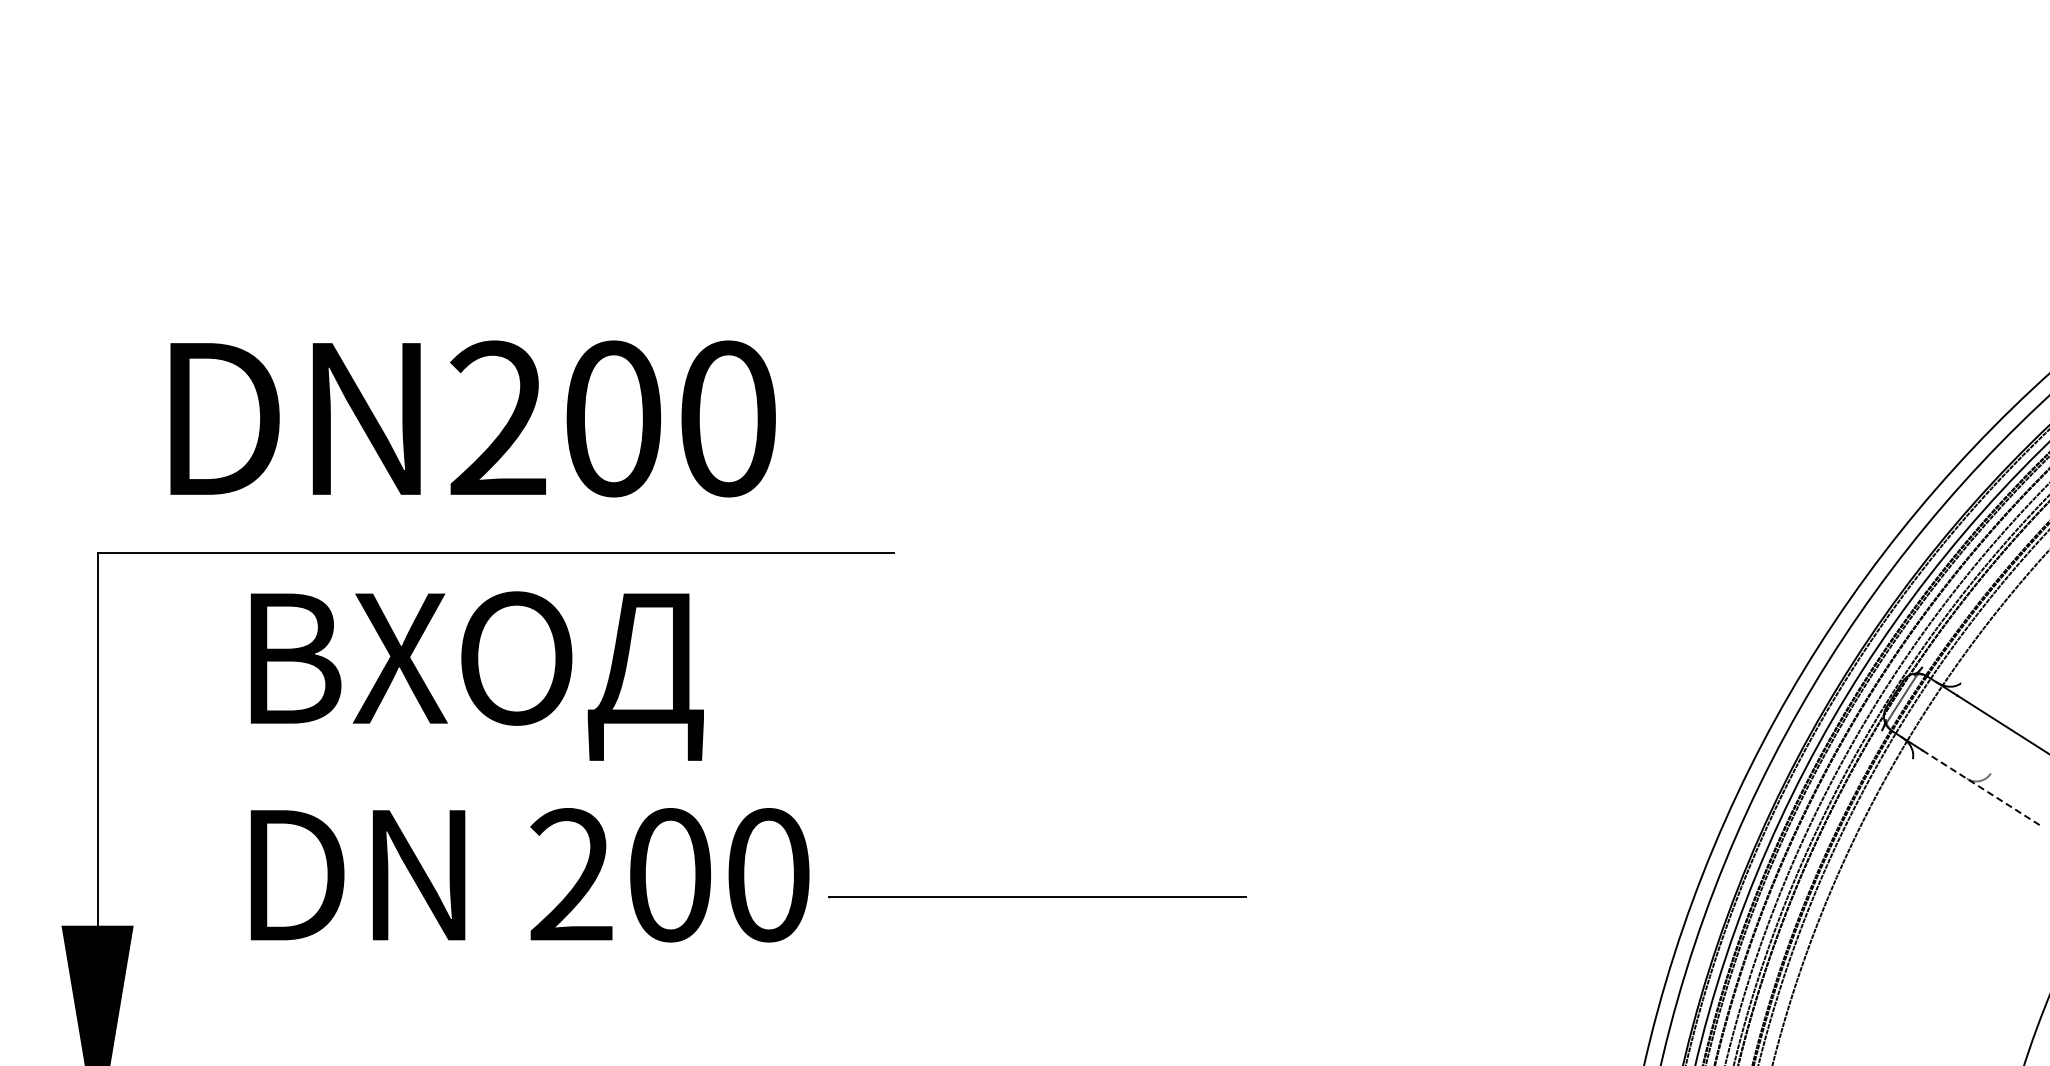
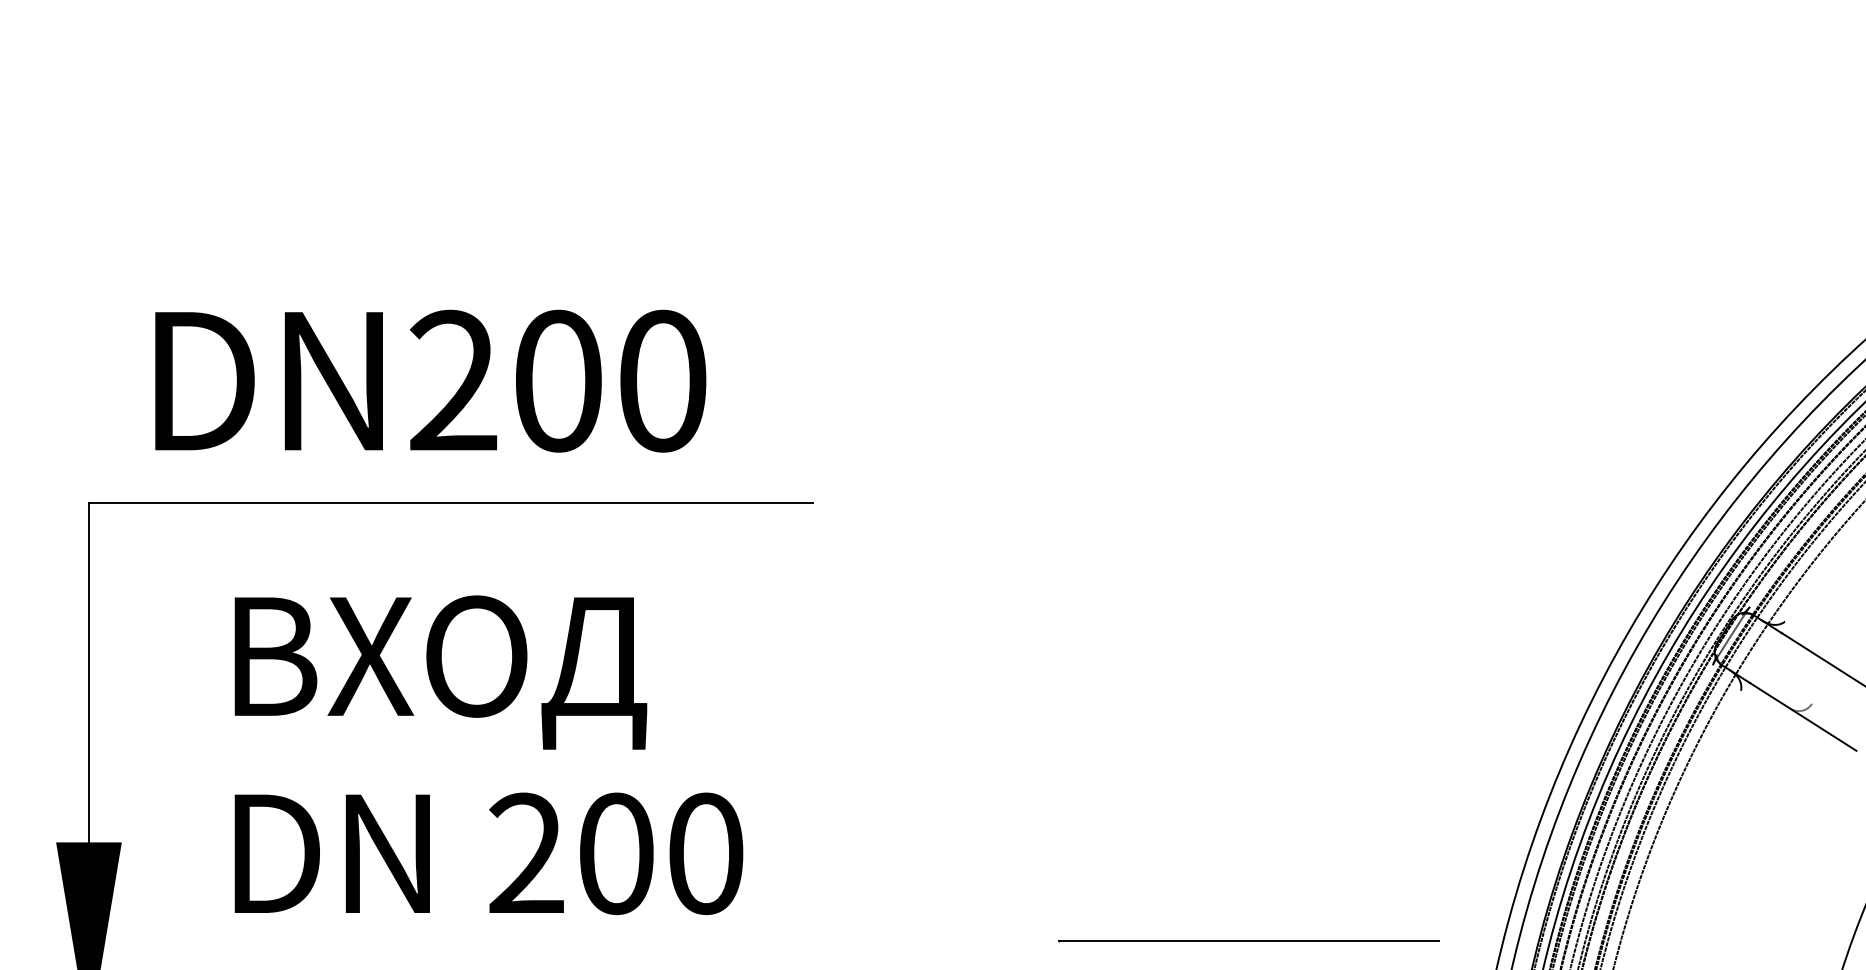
text: (529, 766) -> (488, 754), moved
line: (1980, 787) -> (1802, 716), dashed -> solid
line: (1037, 897) -> (1249, 941), moved

